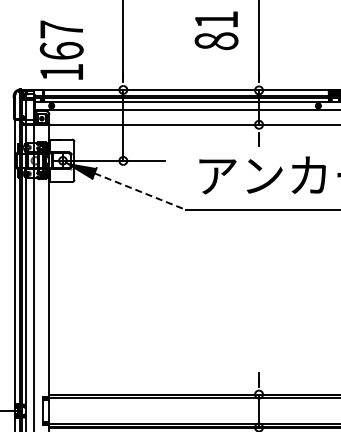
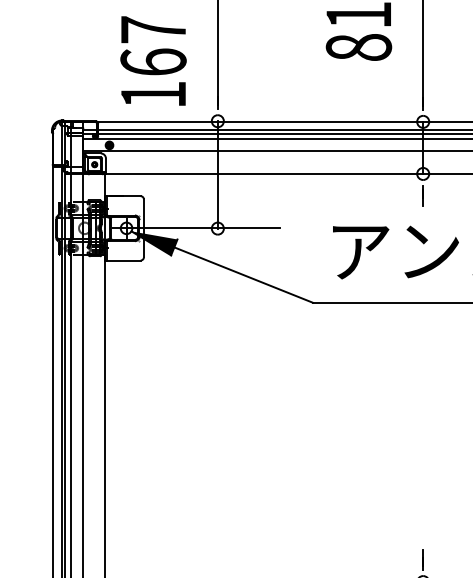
text: (61, 49) -> (153, 60), moved
line: (140, 191) -> (243, 274), dashed -> solid

